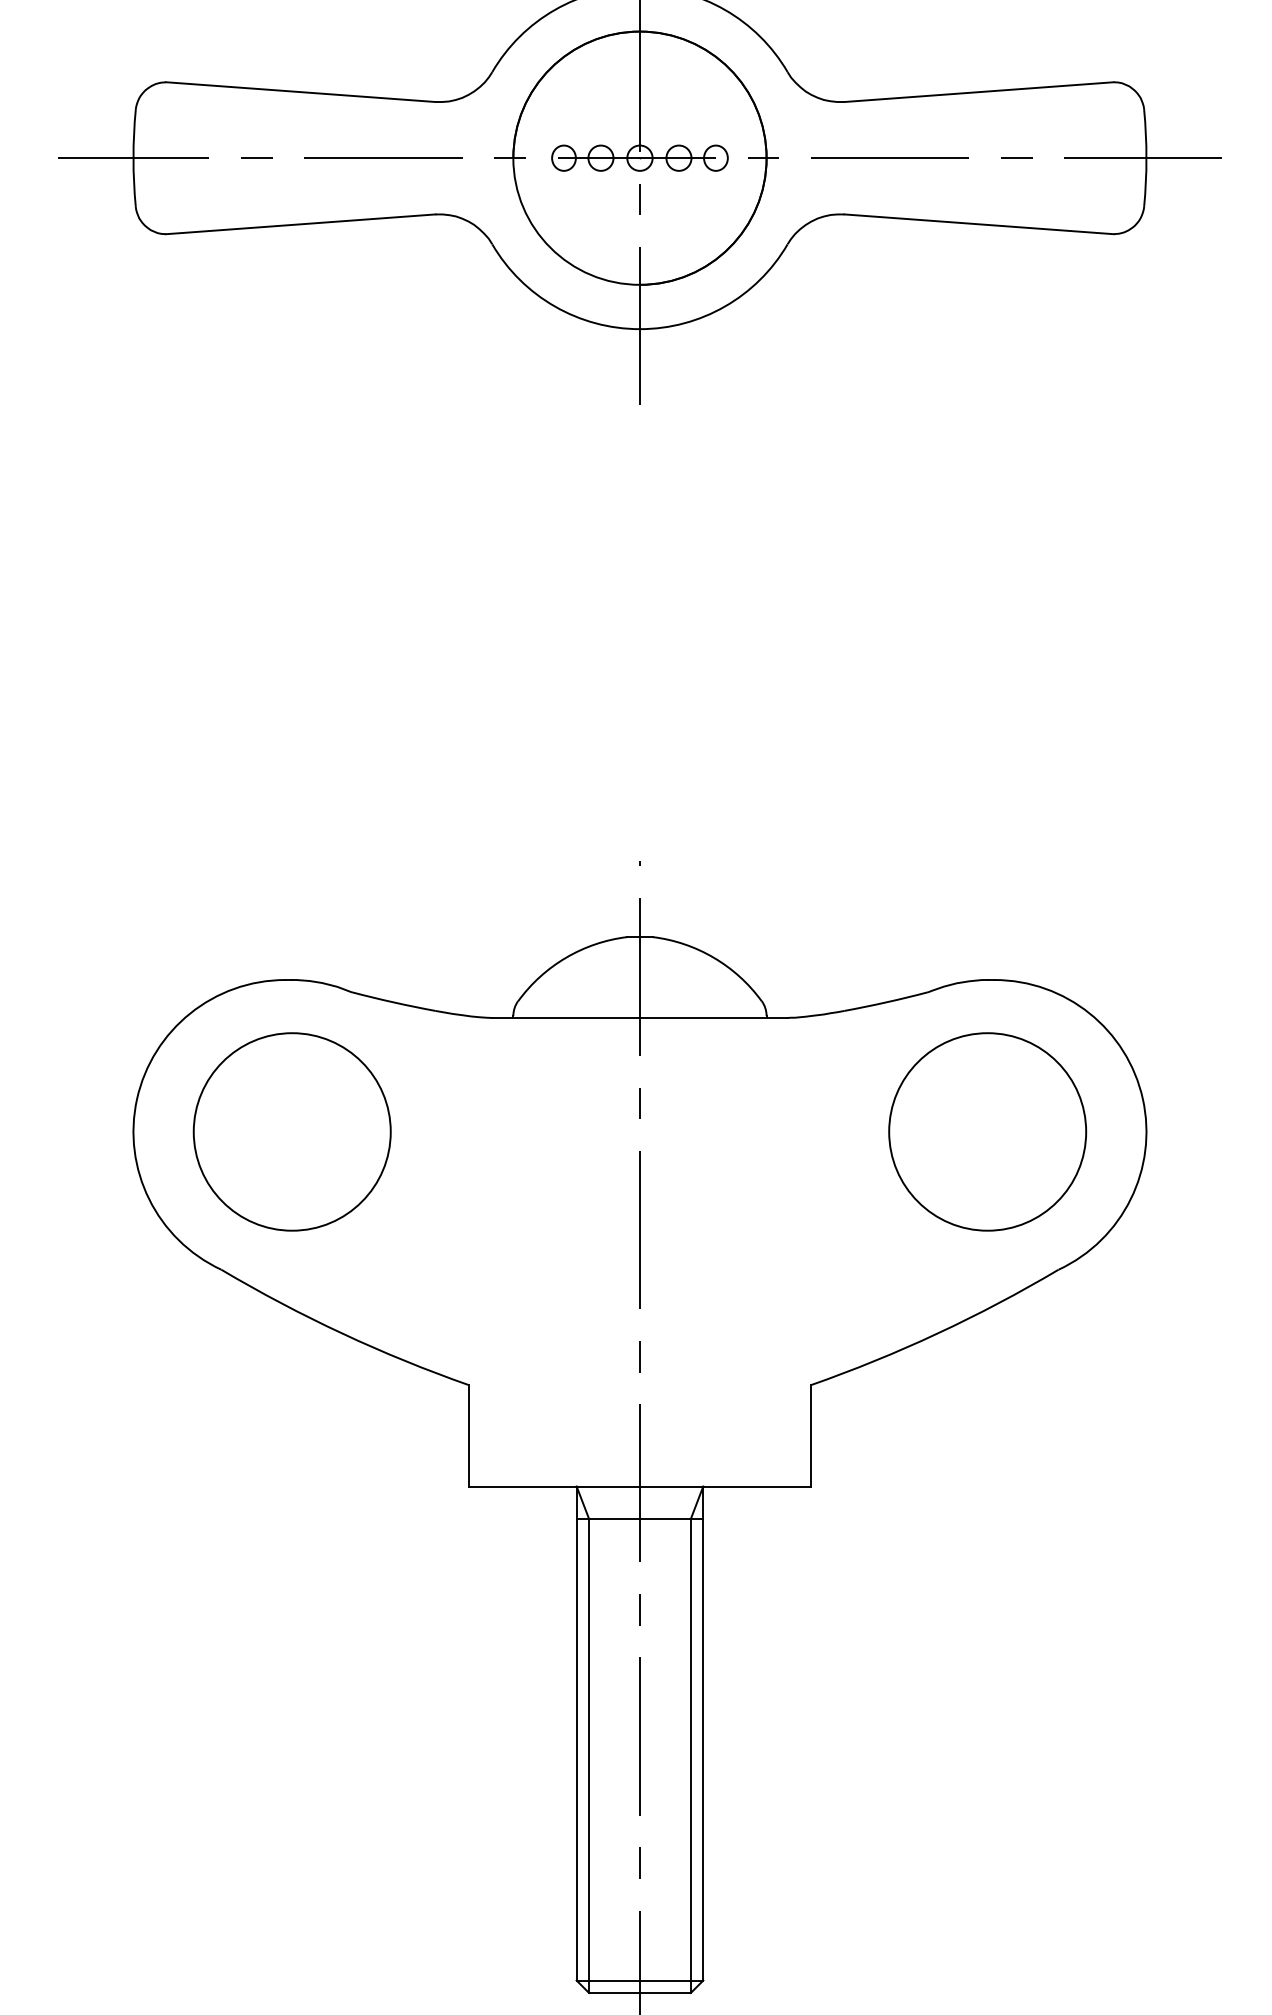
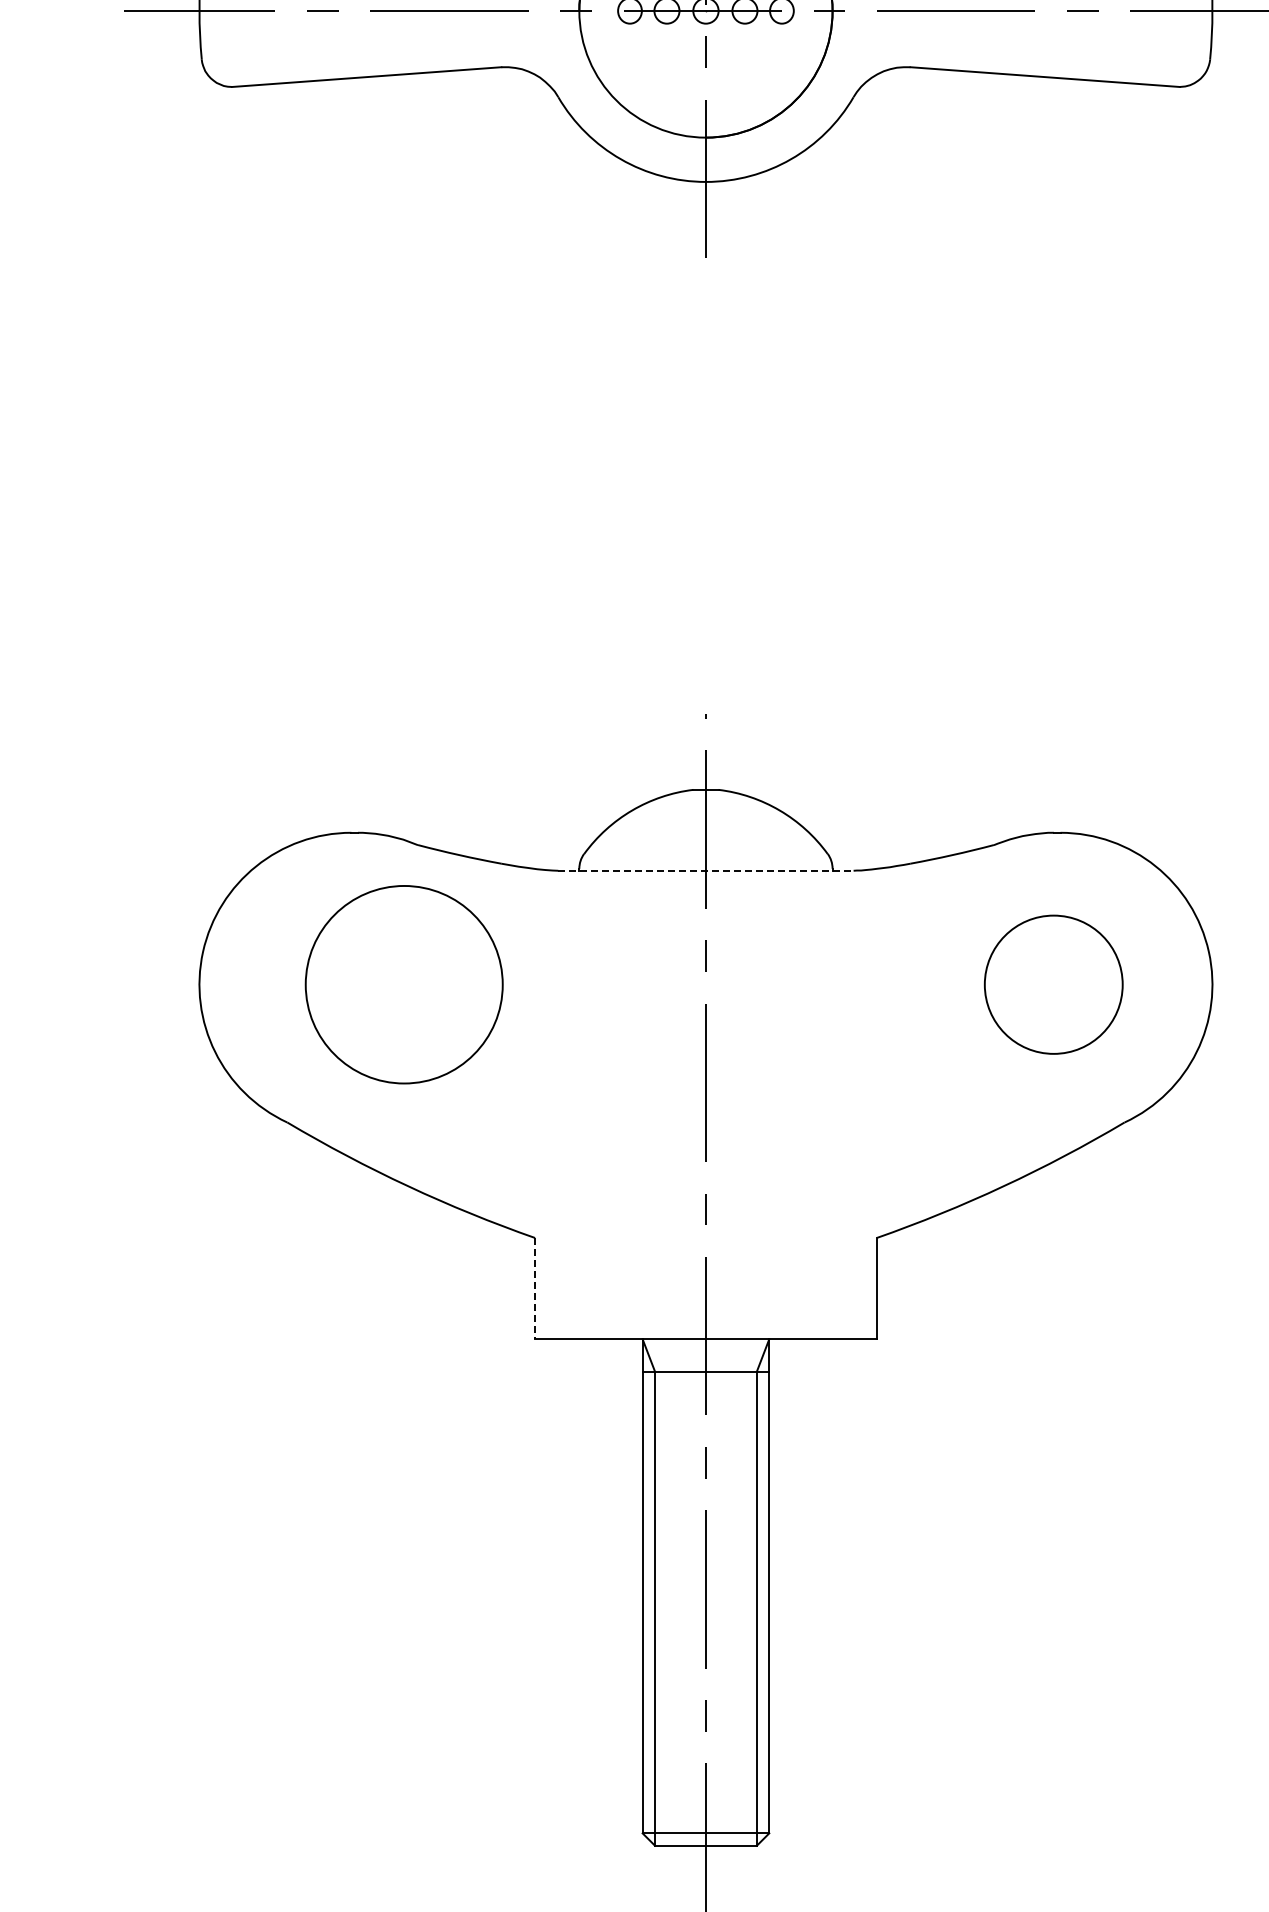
line: (639, 1018) -> (705, 871), solid -> dashed
part: (291, 1131) -> (403, 984), moved
part: (987, 1131) -> (1053, 984), size x0.7
line: (469, 1435) -> (535, 1288), solid -> dashed

